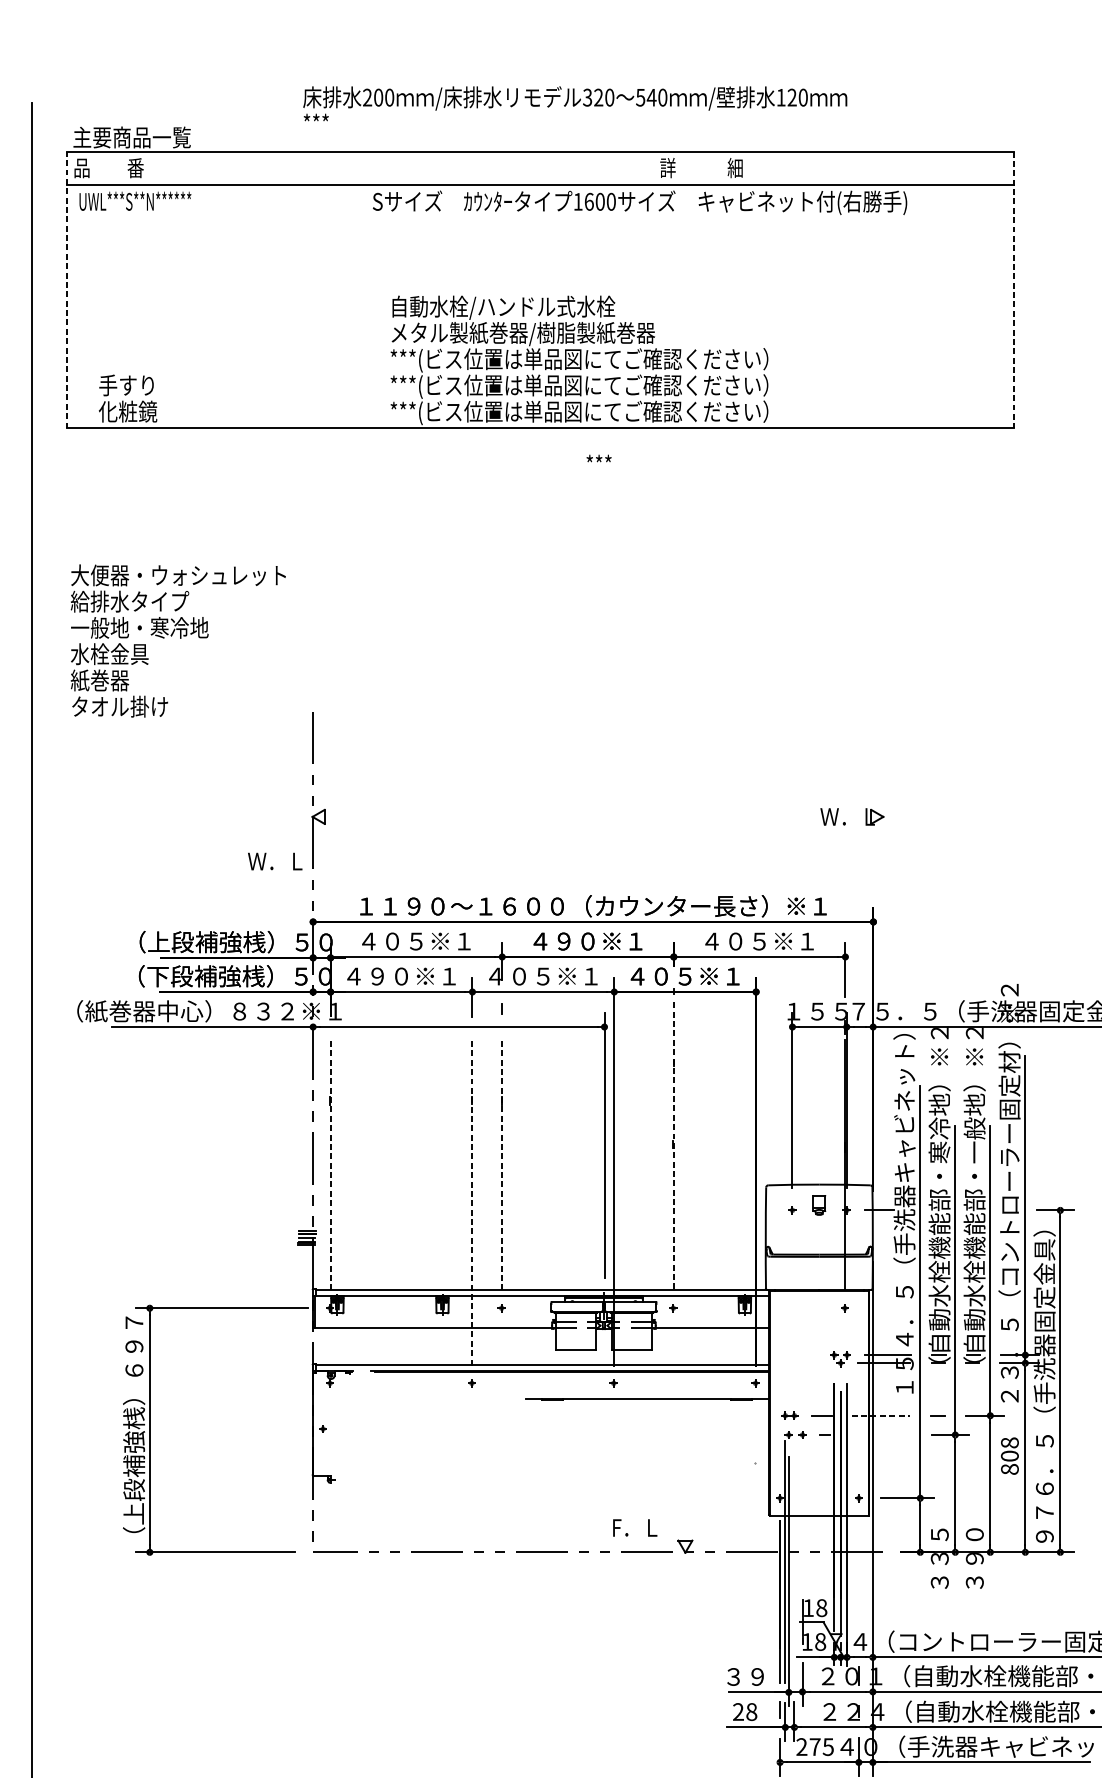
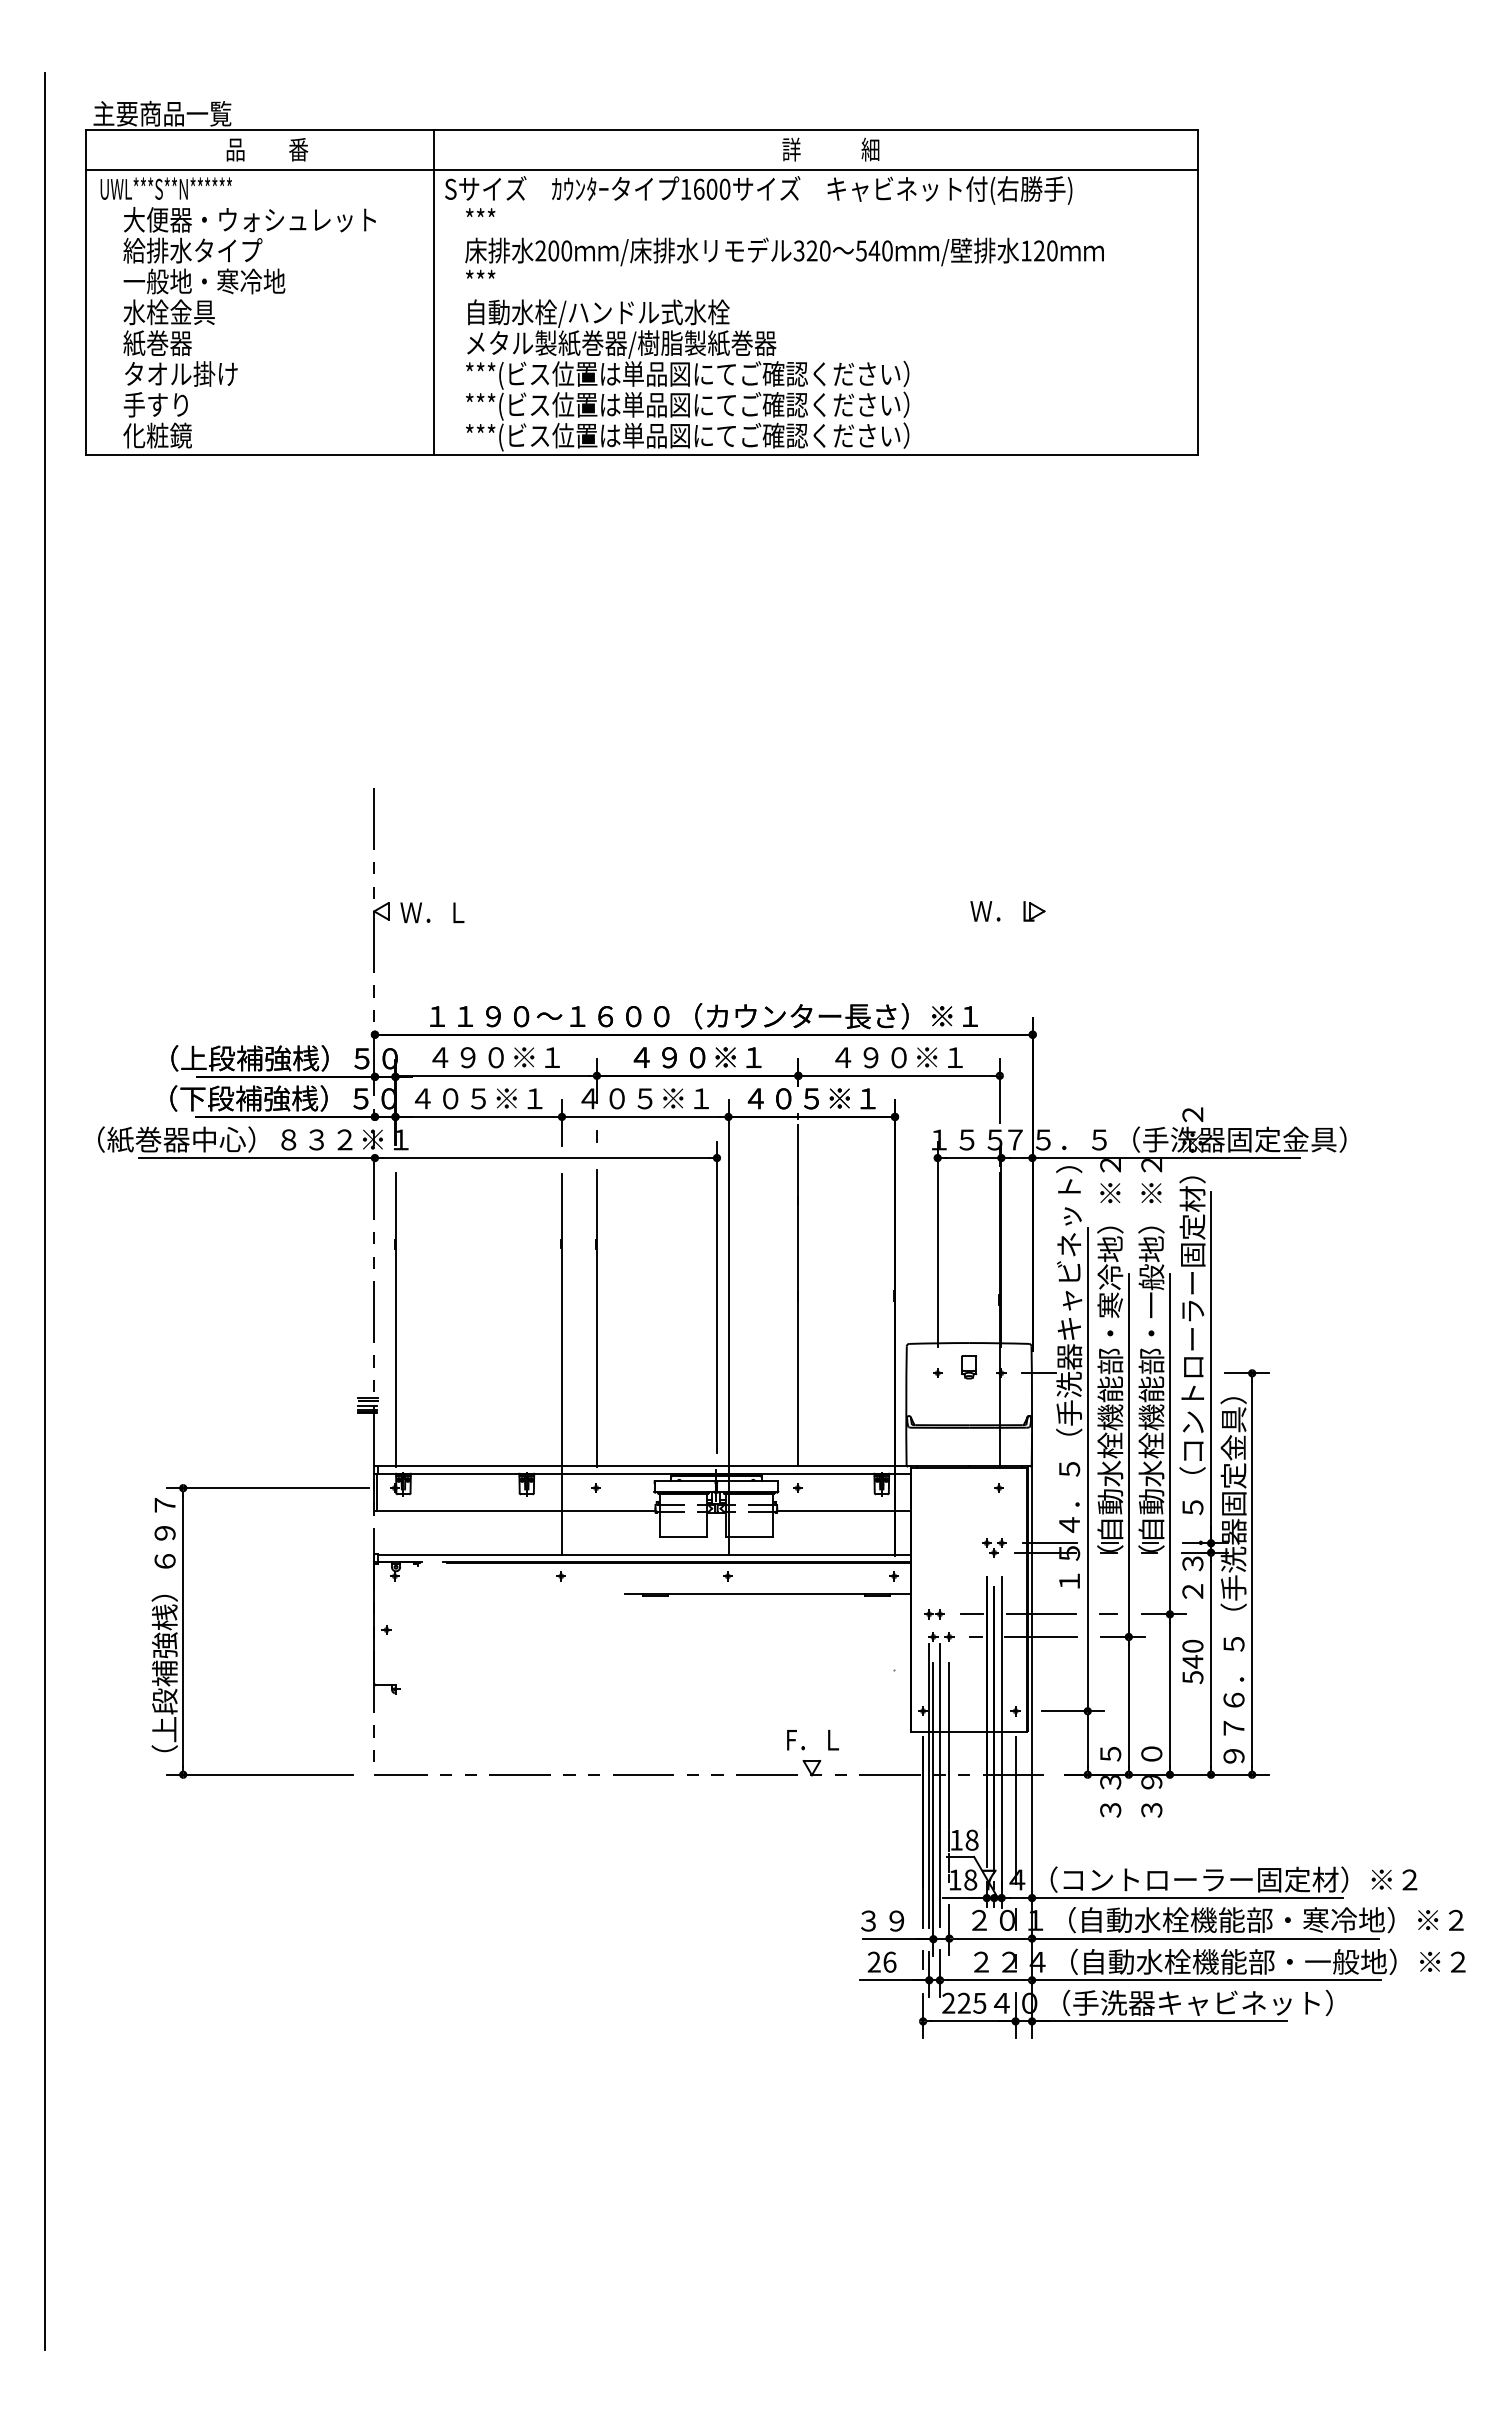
text: (575, 103) -> (784, 257), moved
text: (109, 167) -> (267, 149), moved
line: (67, 289) -> (86, 292), dashed -> solid
line: (363, 289) -> (433, 292), added
line: (1013, 289) -> (1197, 292), dashed -> solid
text: (598, 458) -> (480, 212), moved
text: (178, 640) -> (249, 296), moved
text: (275, 861) -> (432, 912), moved
text: (403, 941) -> (481, 1057), ４０５※１ -> ４９０※１
text: (747, 941) -> (884, 1057), ４０５※１ -> ４９０※１
text: (389, 976) -> (464, 1098), ４９０※１ -> ４０５※１
line: (673, 1144) -> (798, 1295), dashed -> solid
line: (501, 1163) -> (596, 1318), dashed -> solid
line: (330, 1164) -> (395, 1319), dashed -> solid
line: (472, 1202) -> (562, 1364), dashed -> solid
line: (880, 1415) -> (1041, 1614), dashed -> solid
line: (880, 1435) -> (1041, 1637), added
text: (1009, 1455) -> (1192, 1661), 808 -> 540
text: (634, 1527) -> (812, 1739), moved
line: (802, 1527) -> (949, 1745), added
line: (794, 1560) -> (939, 1784), added
line: (858, 1582) -> (1015, 1810), added
text: (751, 1711) -> (889, 1961), 28 -> 26
text: (814, 1746) -> (963, 2002), 275 -> 225

